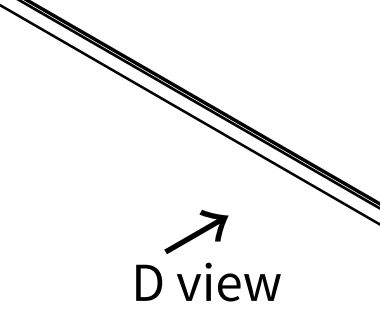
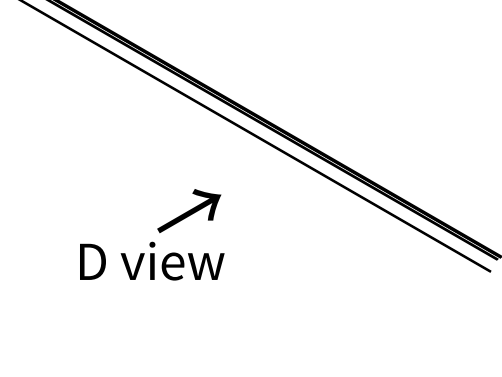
text: (208, 281) -> (152, 260), moved

